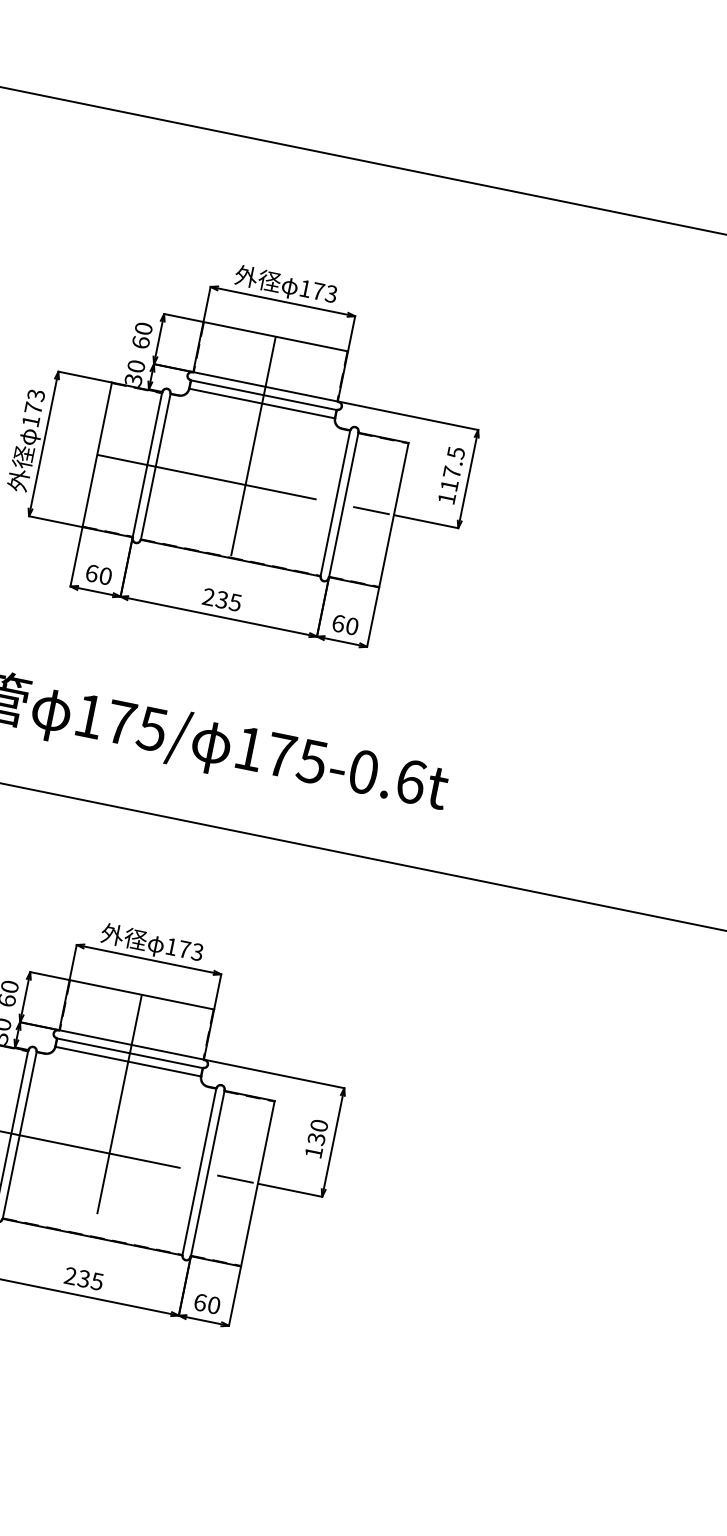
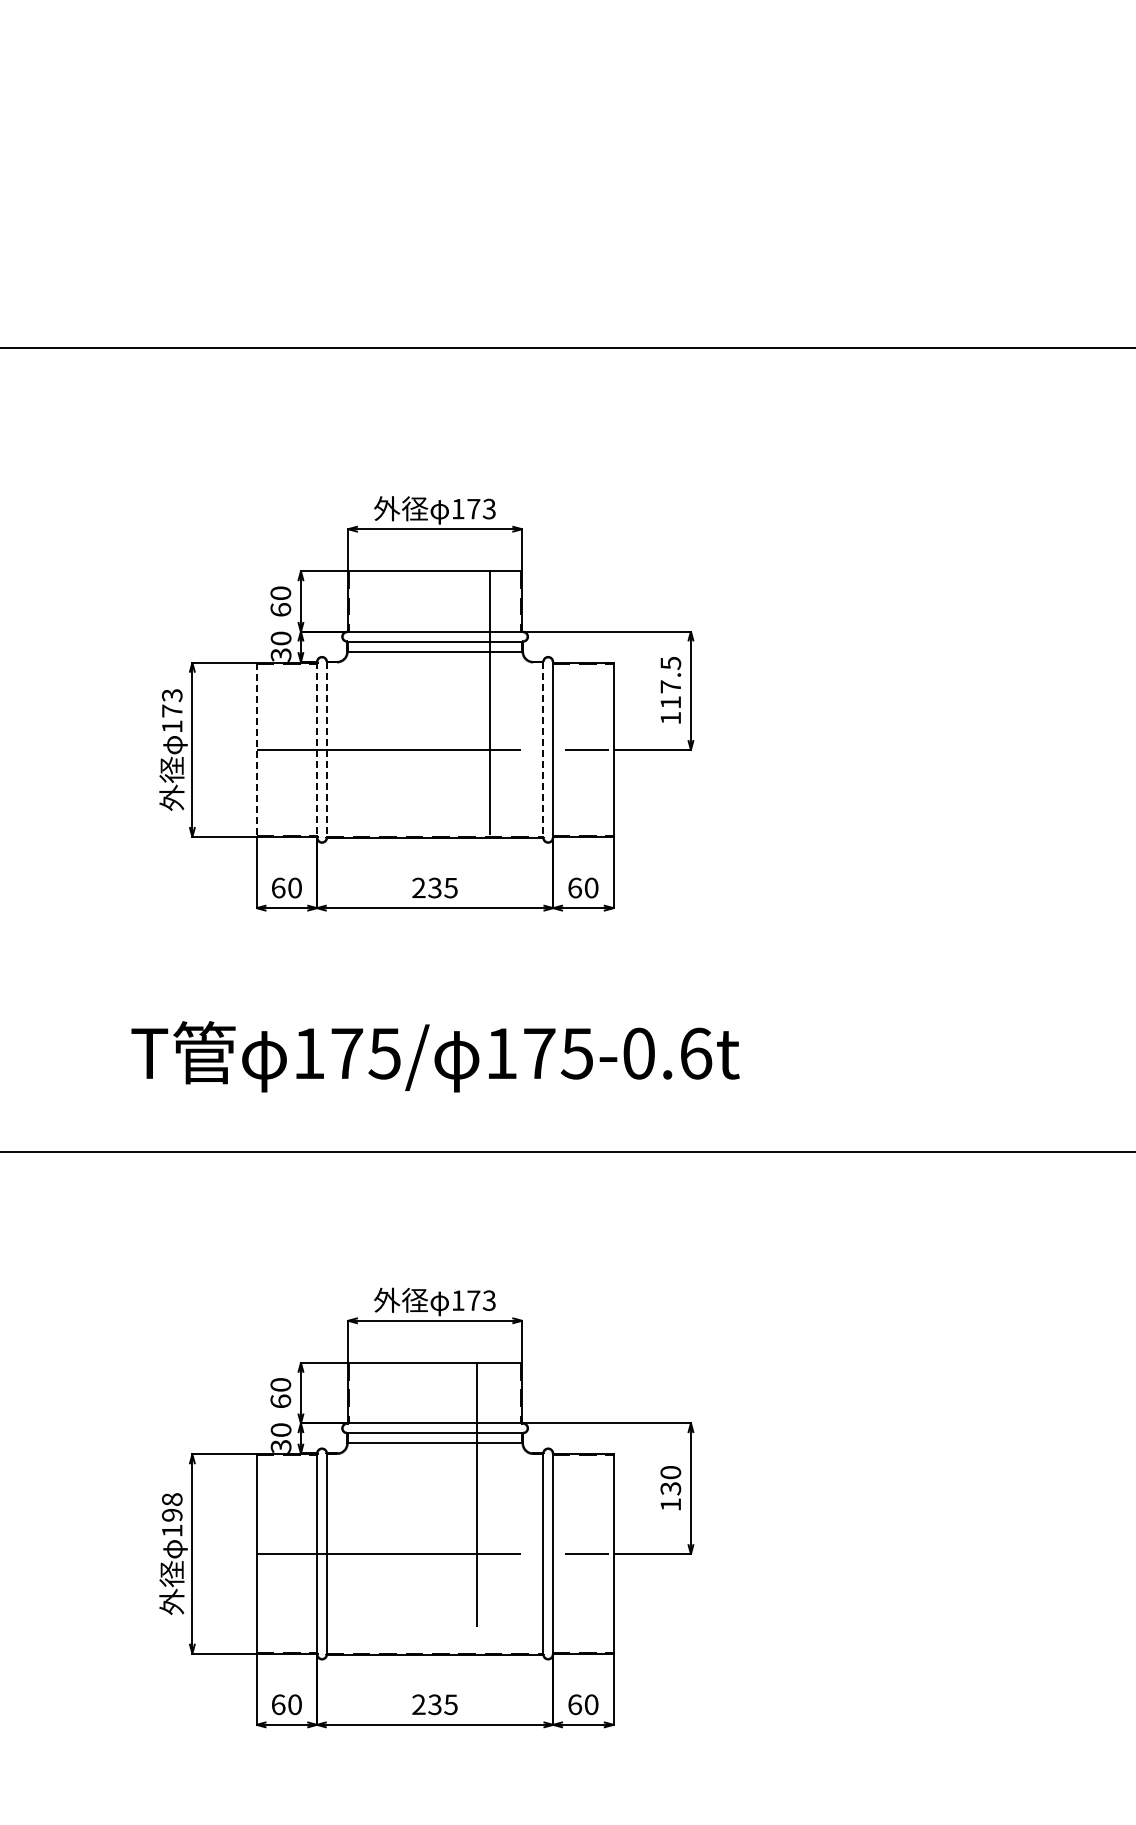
line: (253, 447) -> (490, 704), moved
line: (97, 454) -> (256, 749), solid -> dashed
line: (147, 464) -> (317, 749), solid -> dashed
line: (156, 466) -> (327, 749), solid -> dashed
line: (335, 503) -> (543, 749), solid -> dashed
line: (117, 1115) -> (477, 1508), moved

